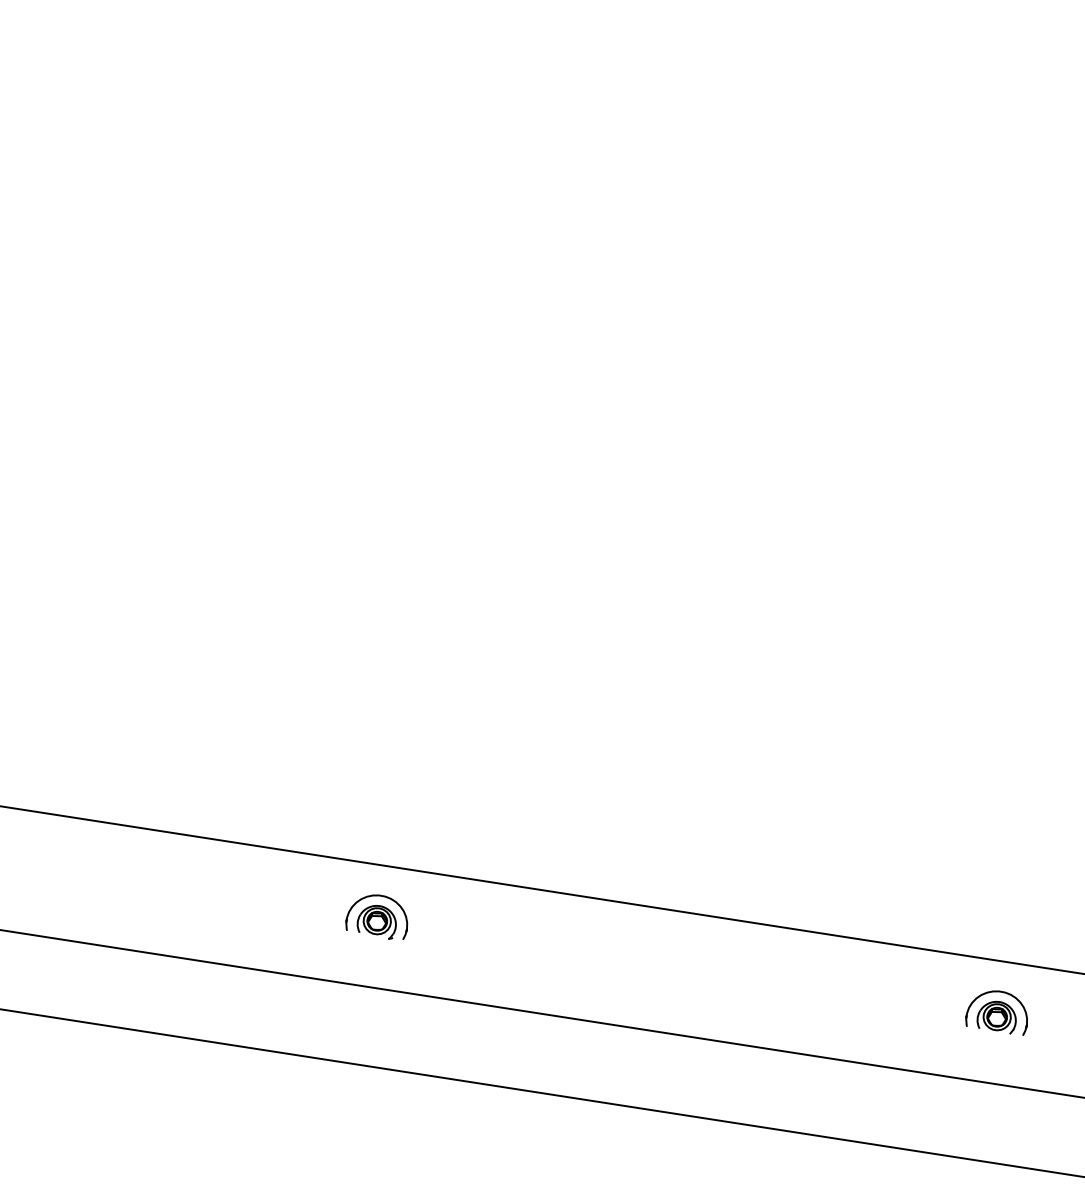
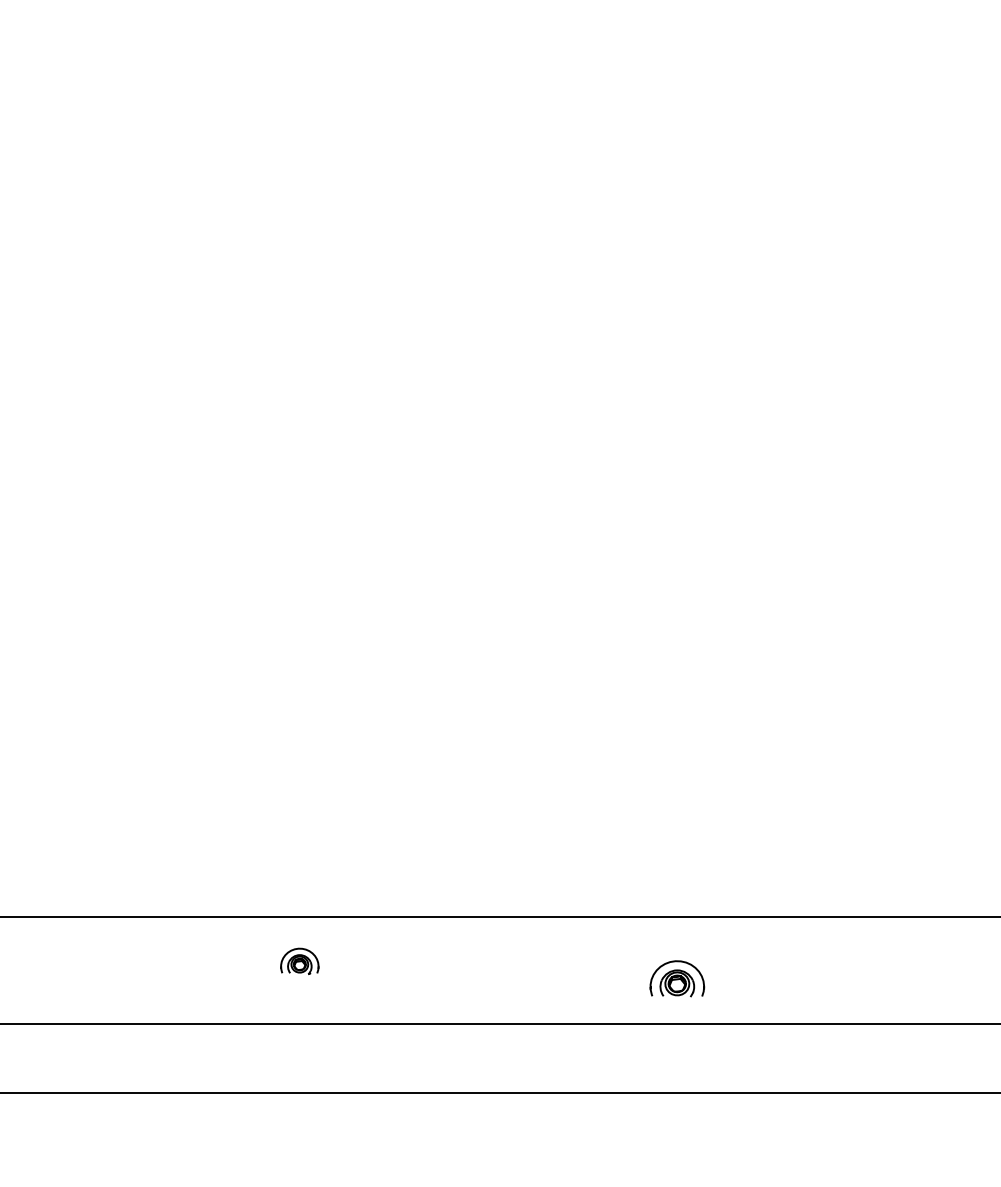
part: (377, 916) -> (299, 961), size x0.7
part: (998, 1011) -> (677, 978), moved

